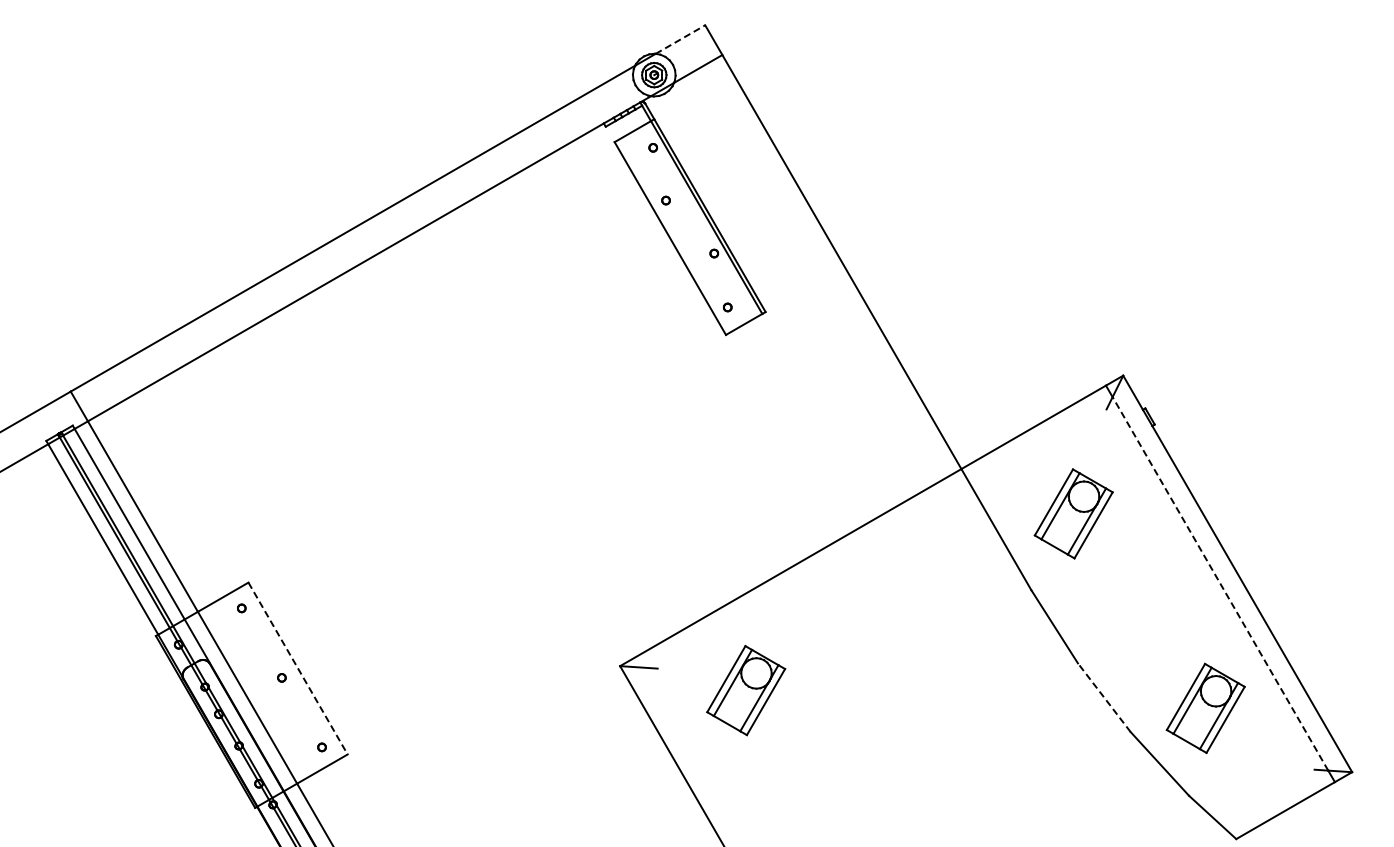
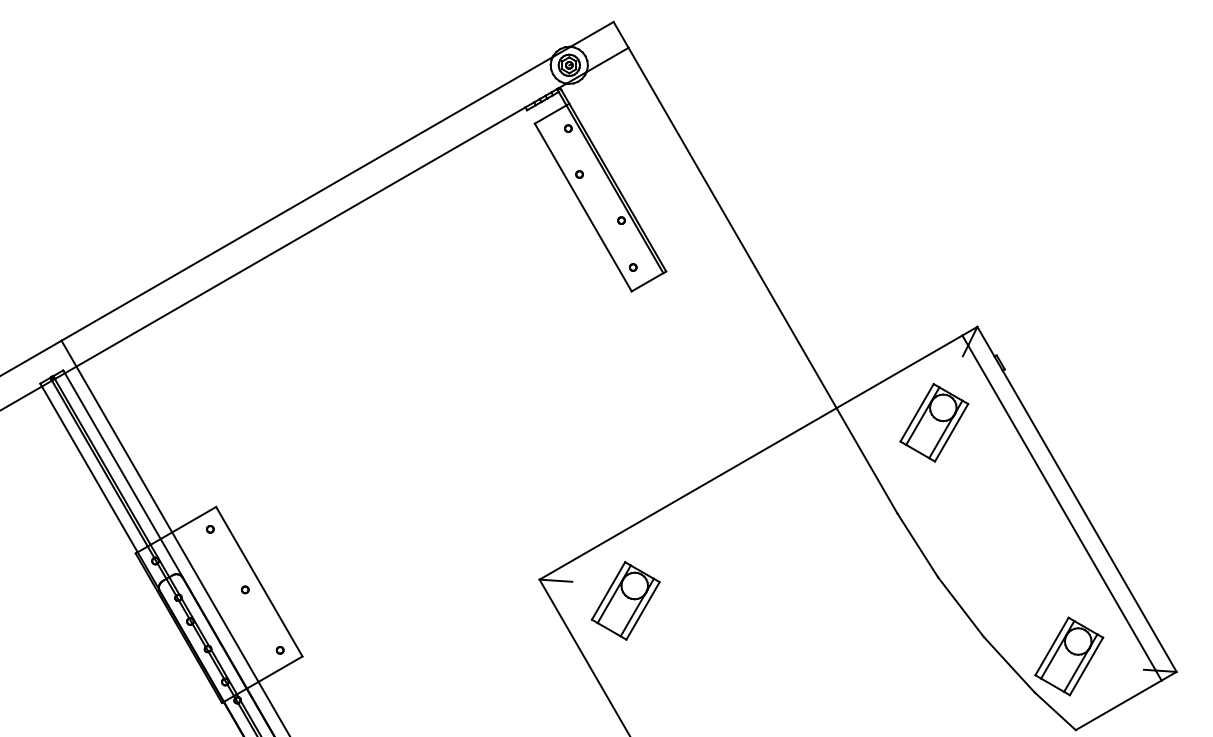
line: (680, 39) -> (592, 34), dashed -> solid
part: (1073, 513) -> (934, 422), moved
line: (1220, 583) -> (1062, 507), dashed -> solid
line: (298, 668) -> (259, 581), dashed -> solid
part: (746, 690) -> (626, 600), moved
line: (1104, 697) -> (961, 606), dashed -> solid
part: (1205, 708) -> (1069, 656), moved

